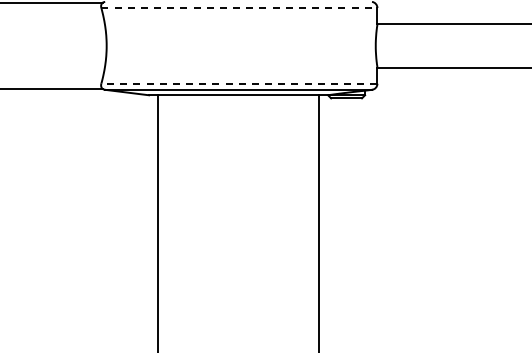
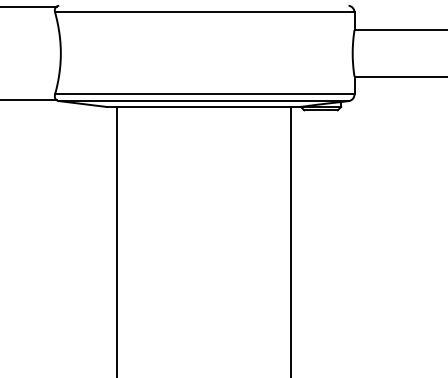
line: (239, 8) -> (204, 12), dashed -> solid
line: (238, 83) -> (203, 94), dashed -> solid

